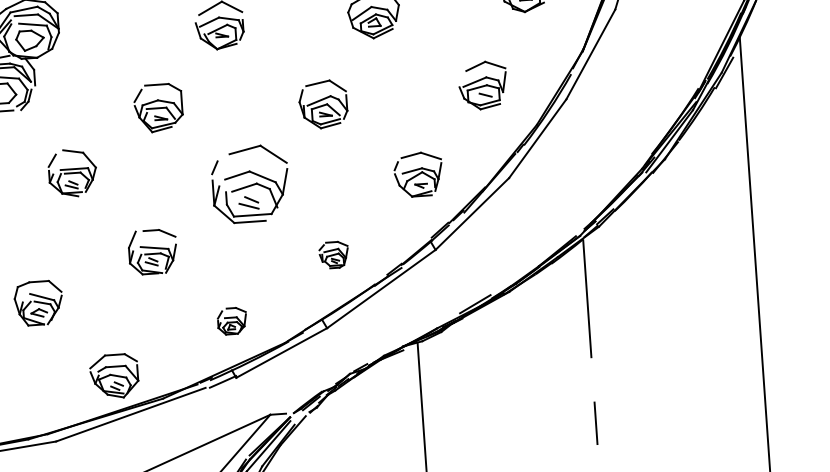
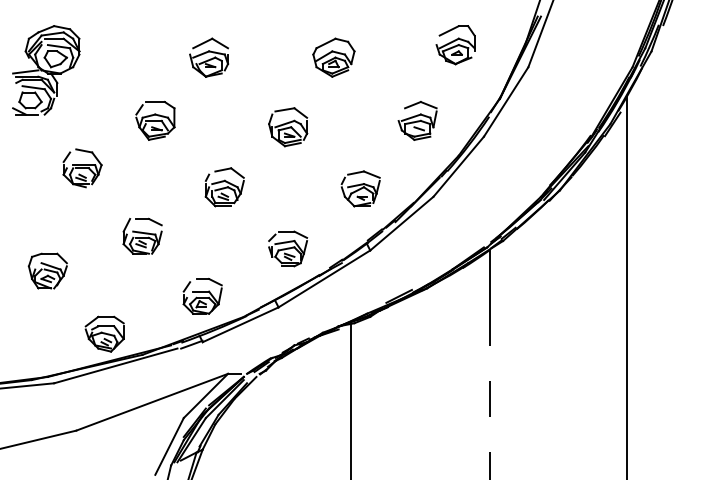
part: (249, 184) -> (224, 187), size x0.62
part: (334, 254) -> (288, 248), size x1.67
part: (232, 321) -> (202, 296), size x1.67

